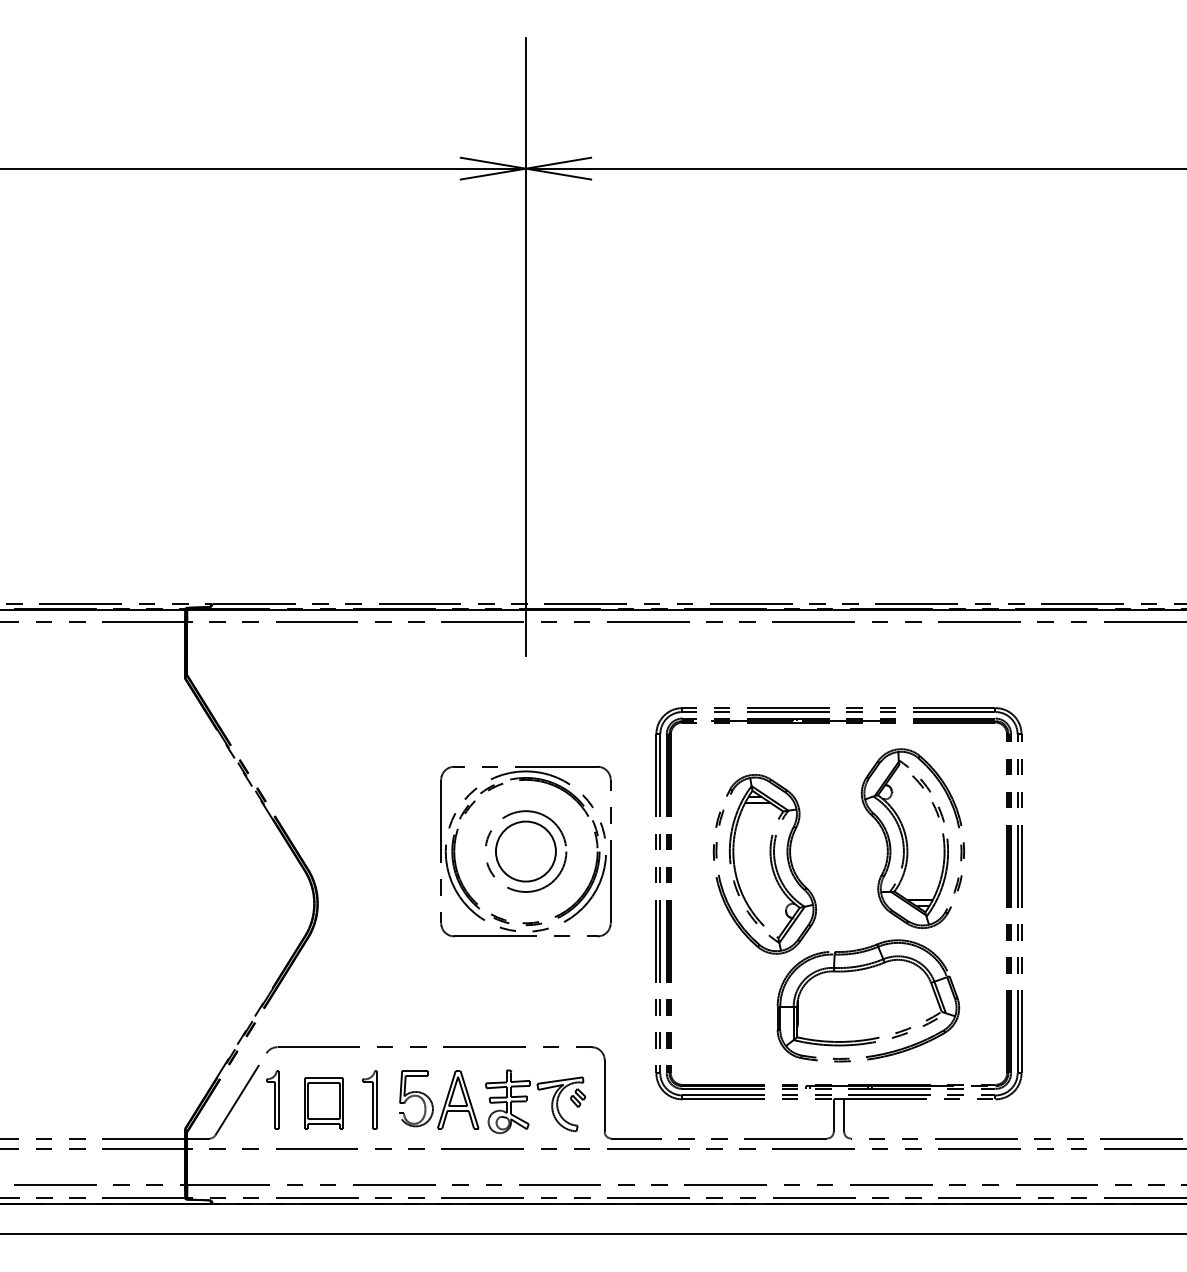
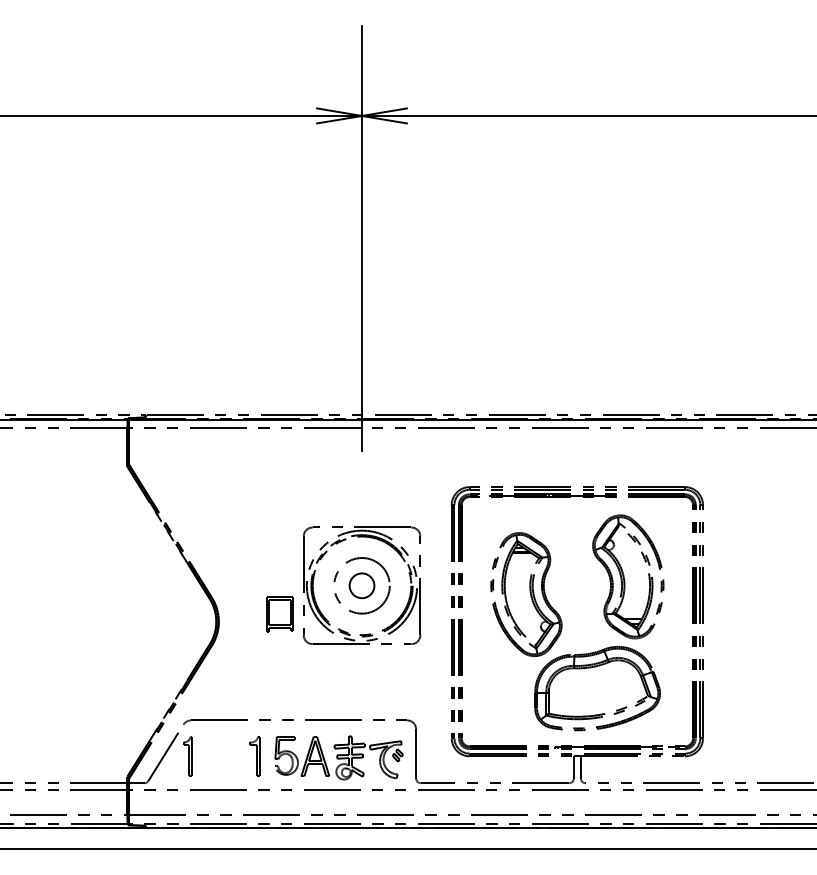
circle: (525, 851) -> (361, 585), size x0.6
part: (323, 1103) -> (279, 614), moved

